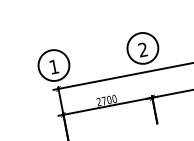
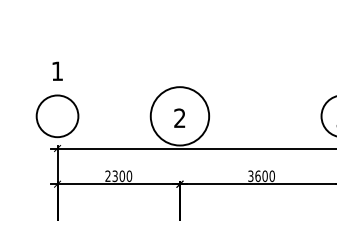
circle: (142, 48) -> (179, 116), size x1.4
text: (54, 66) -> (57, 70), moved
text: (103, 101) -> (114, 176), 2700 -> 2300

